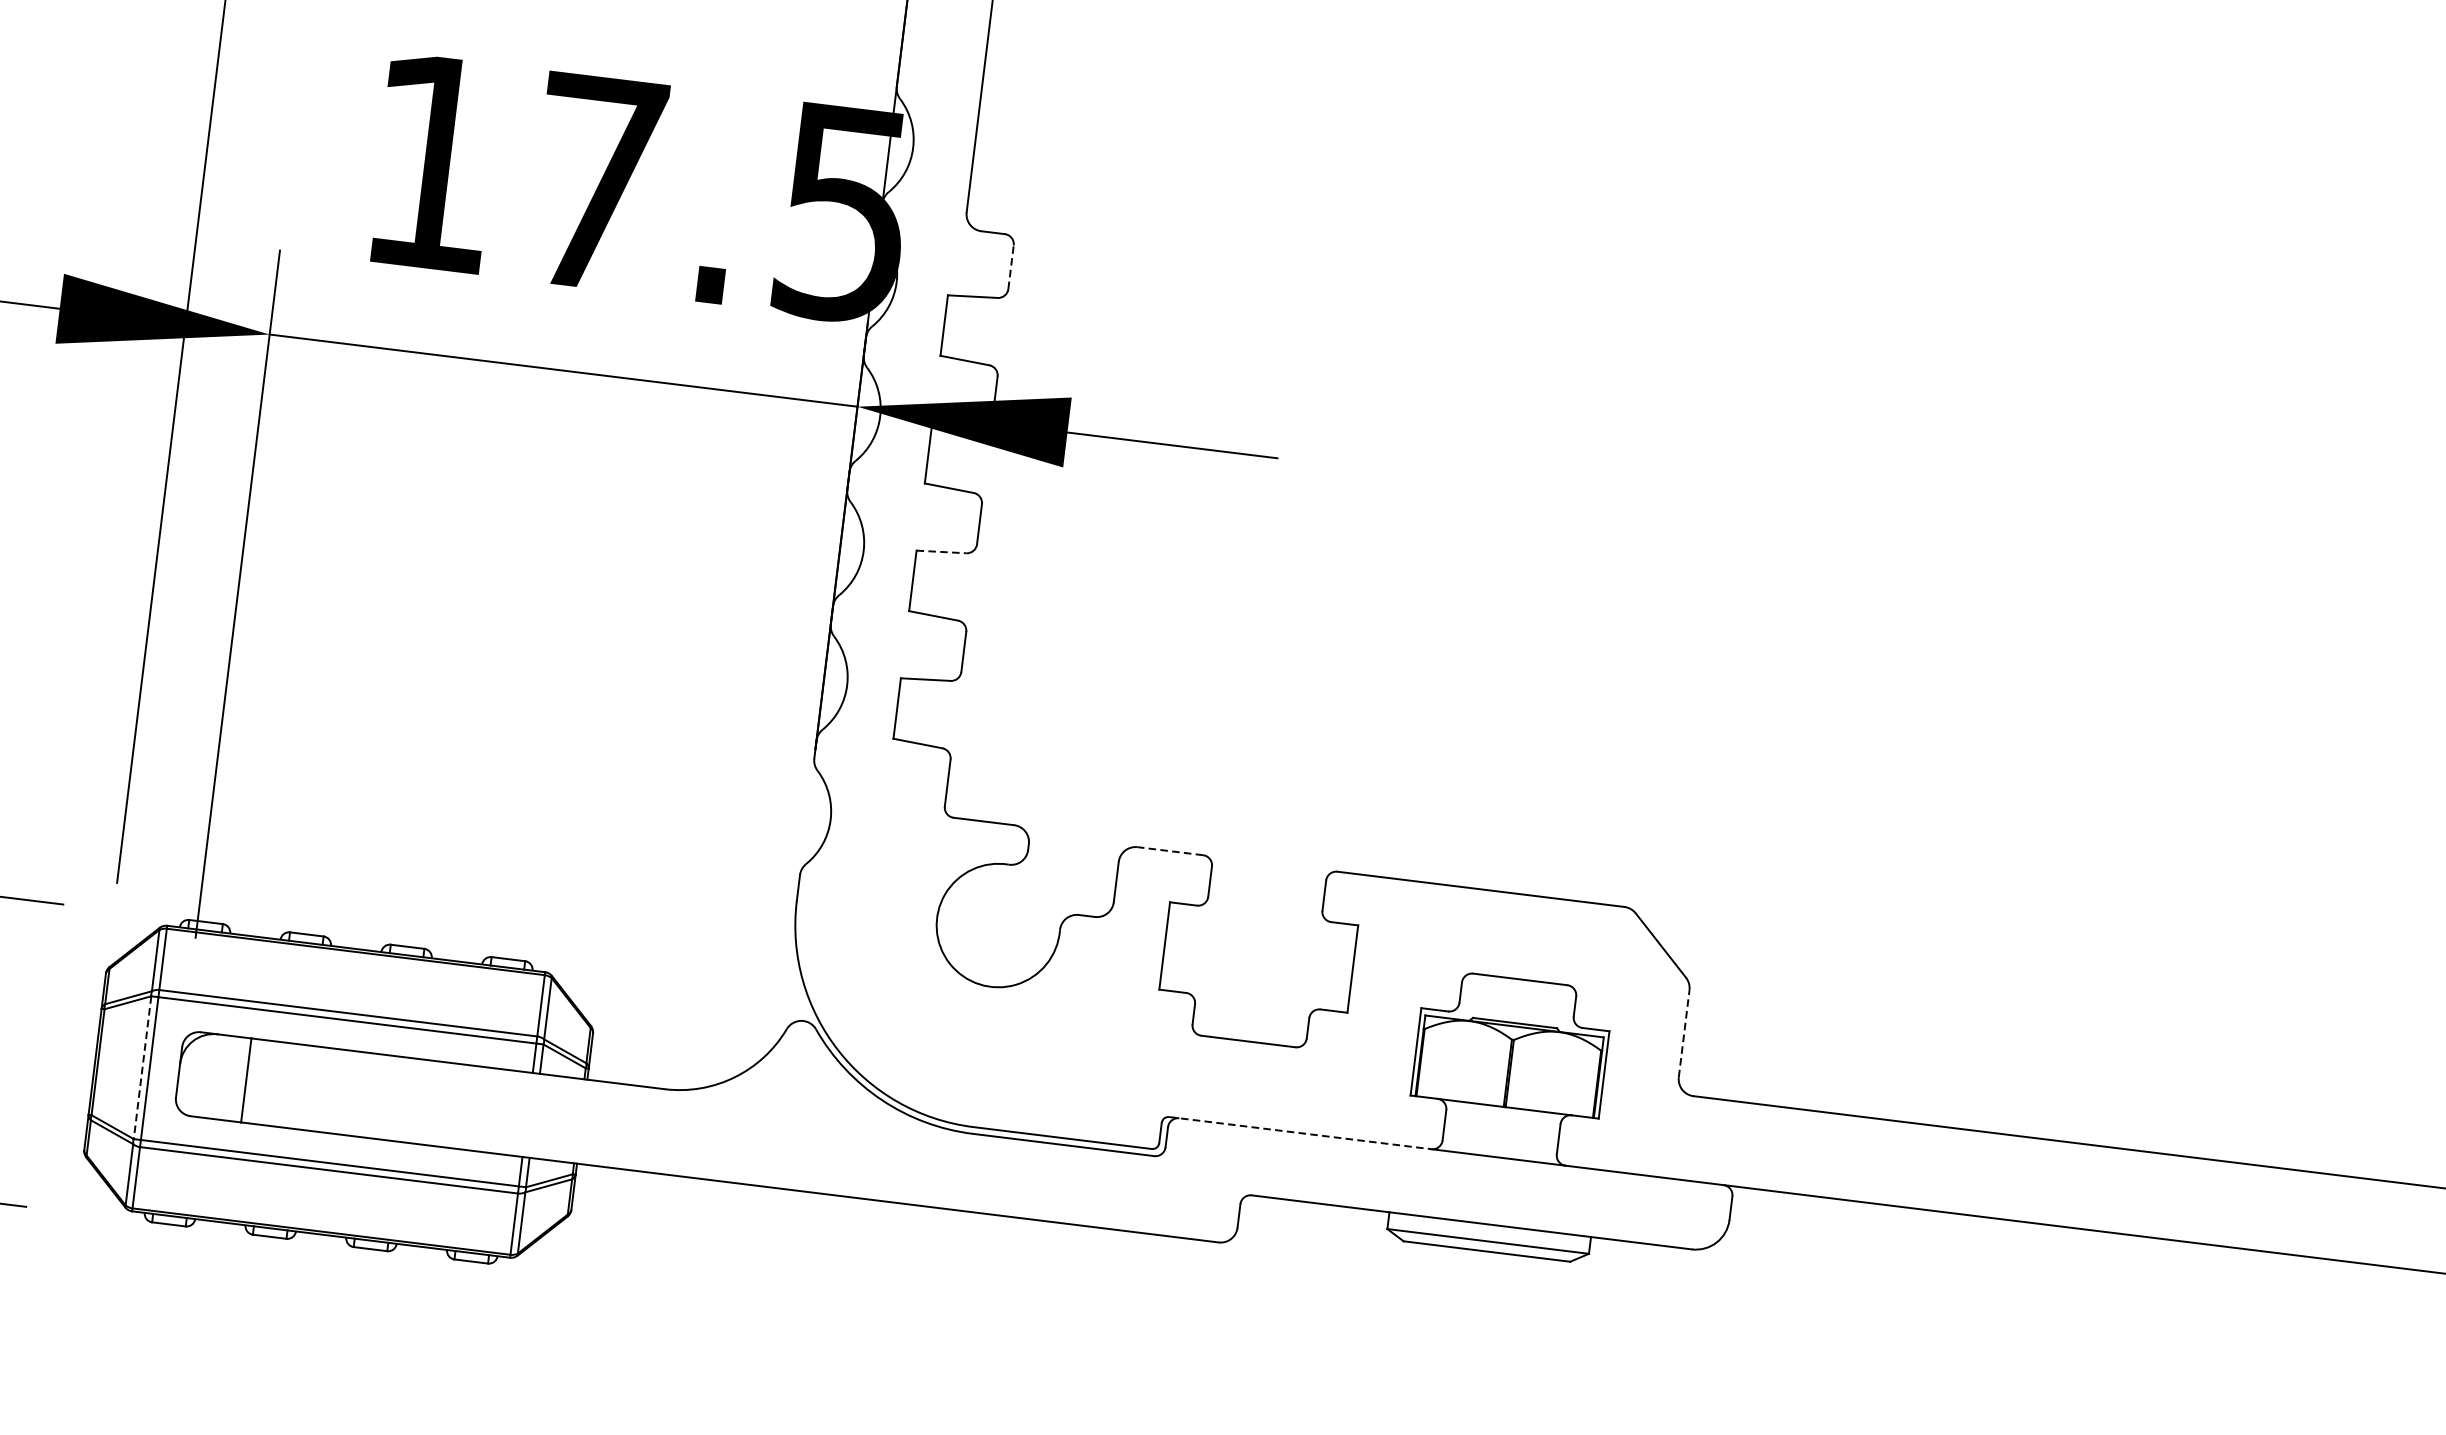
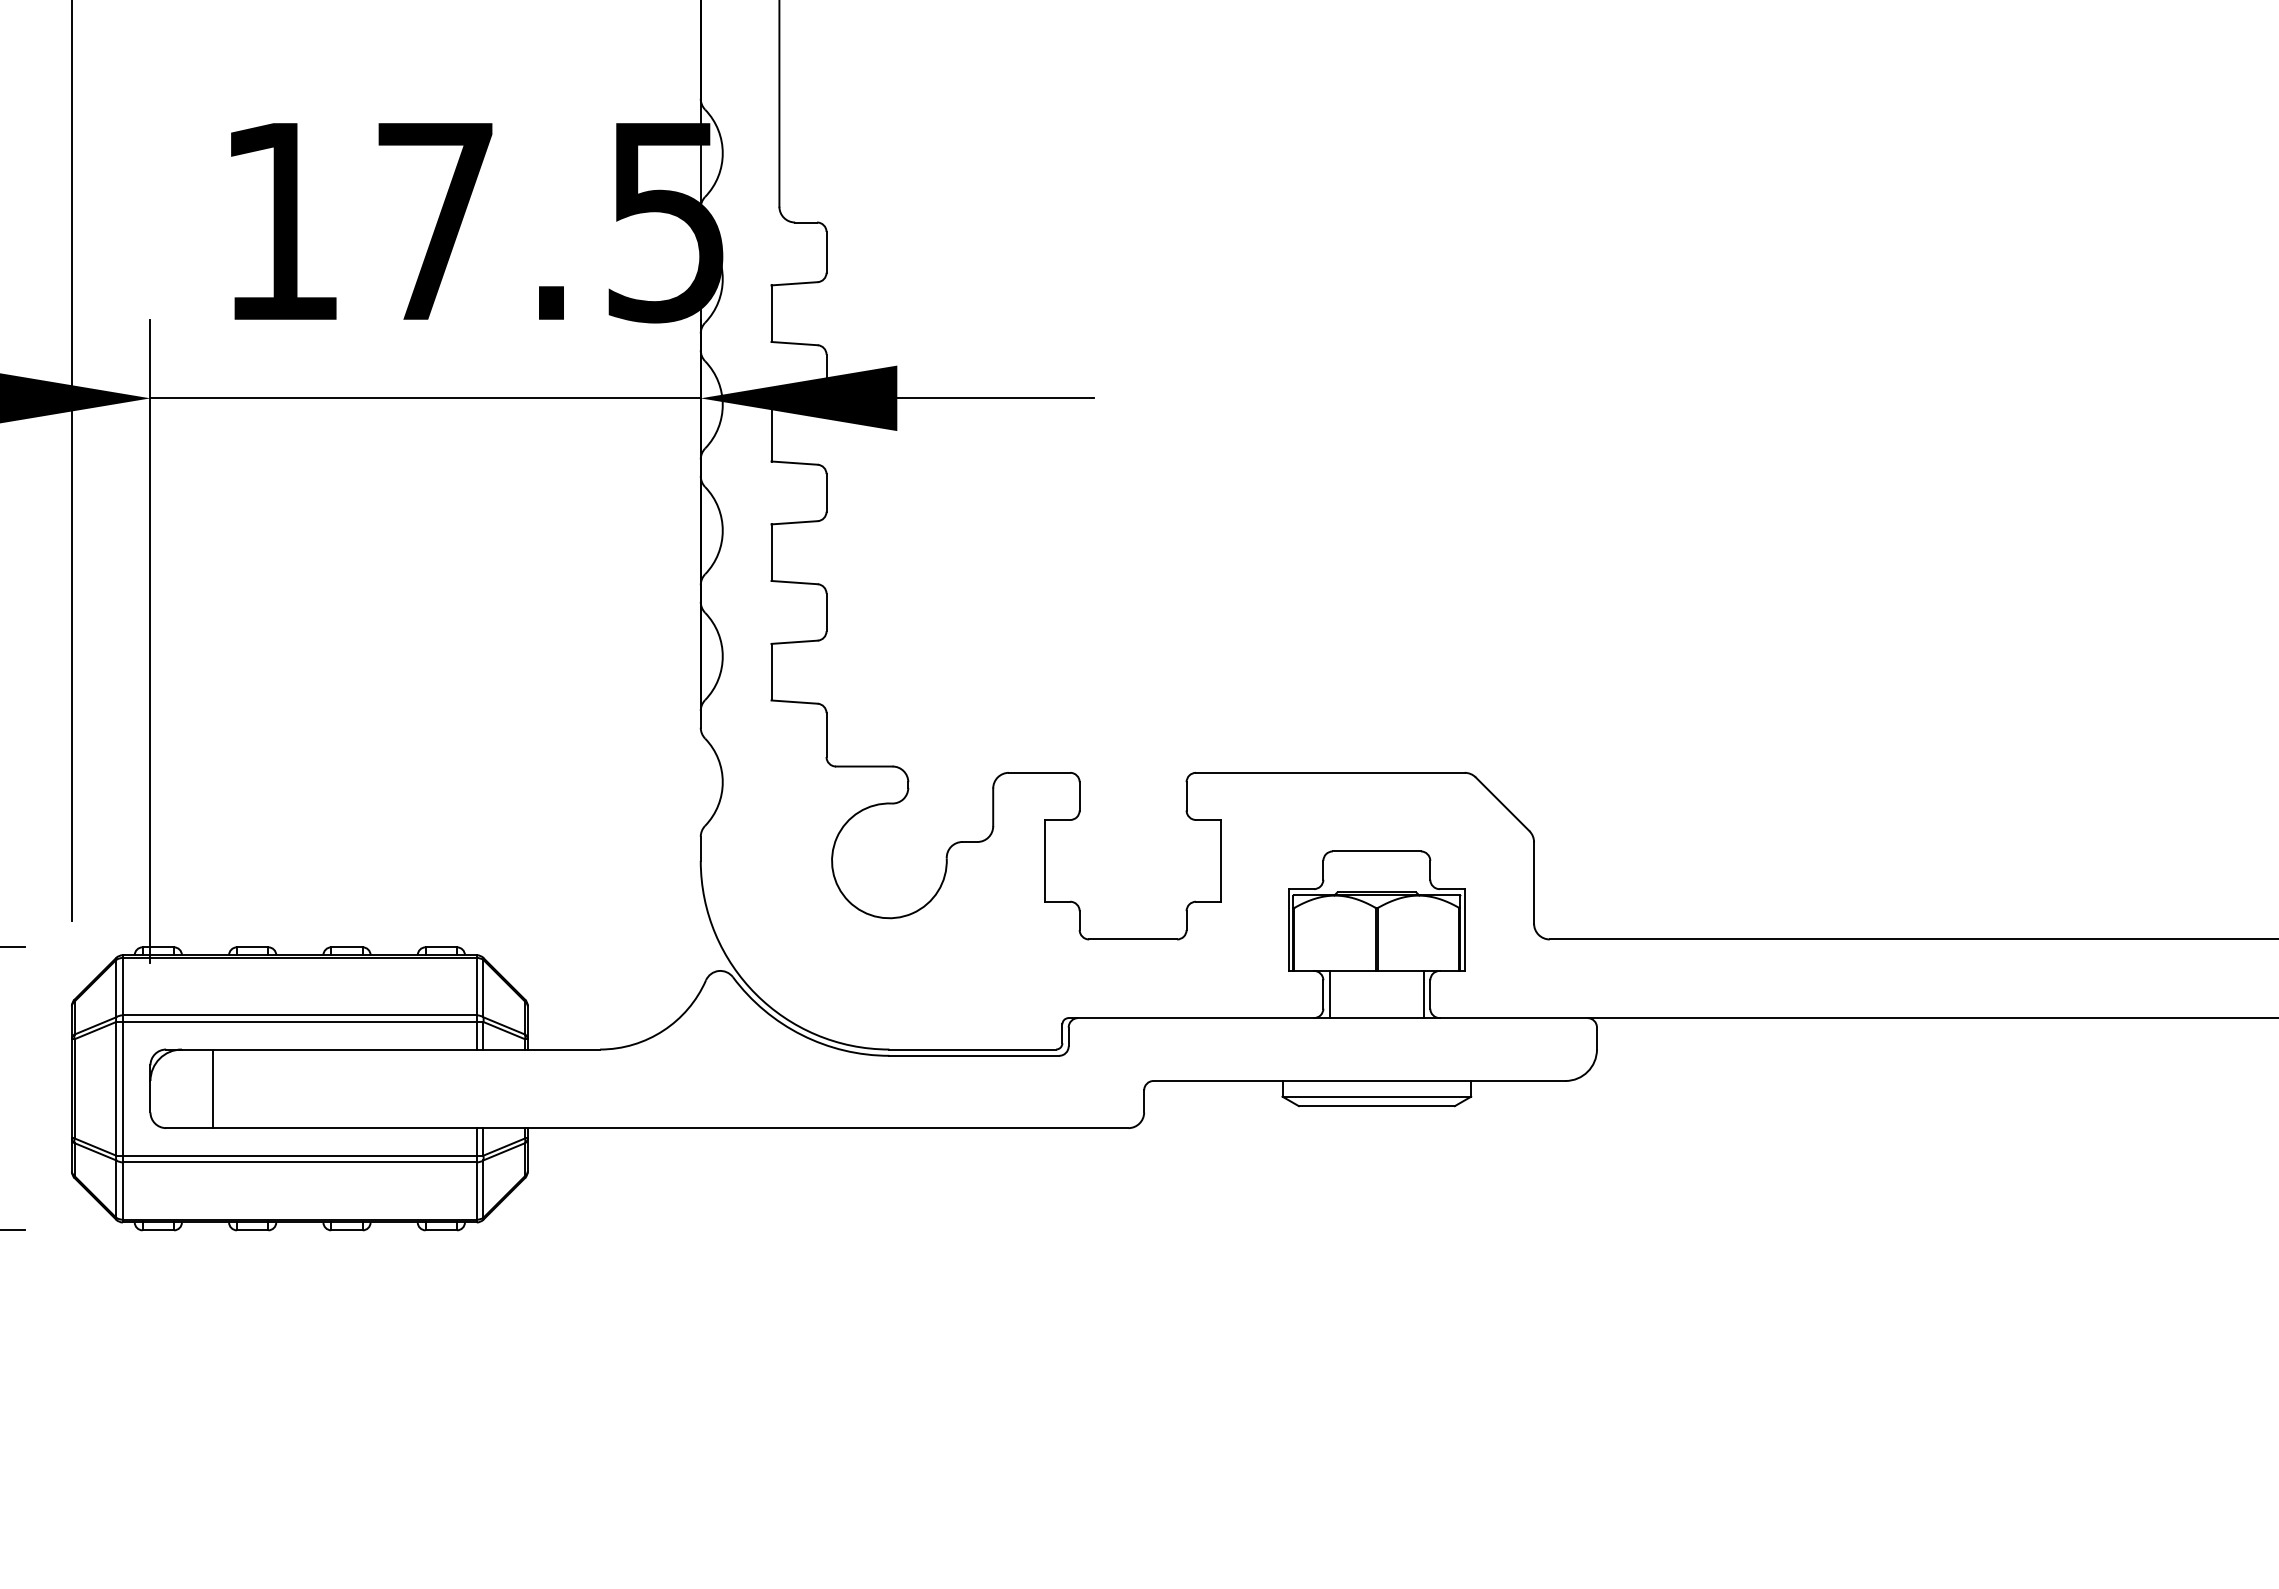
line: (1011, 266) -> (826, 251), dashed -> solid
line: (942, 551) -> (795, 522), dashed -> solid
line: (1170, 850) -> (1039, 772), dashed -> solid
line: (1684, 1033) -> (1534, 882), dashed -> solid
line: (142, 1067) -> (116, 1088), dashed -> solid
line: (1451, 1126) -> (1329, 994), added
line: (1300, 1133) -> (1191, 1018), dashed -> solid
line: (1552, 1138) -> (1424, 994), added

